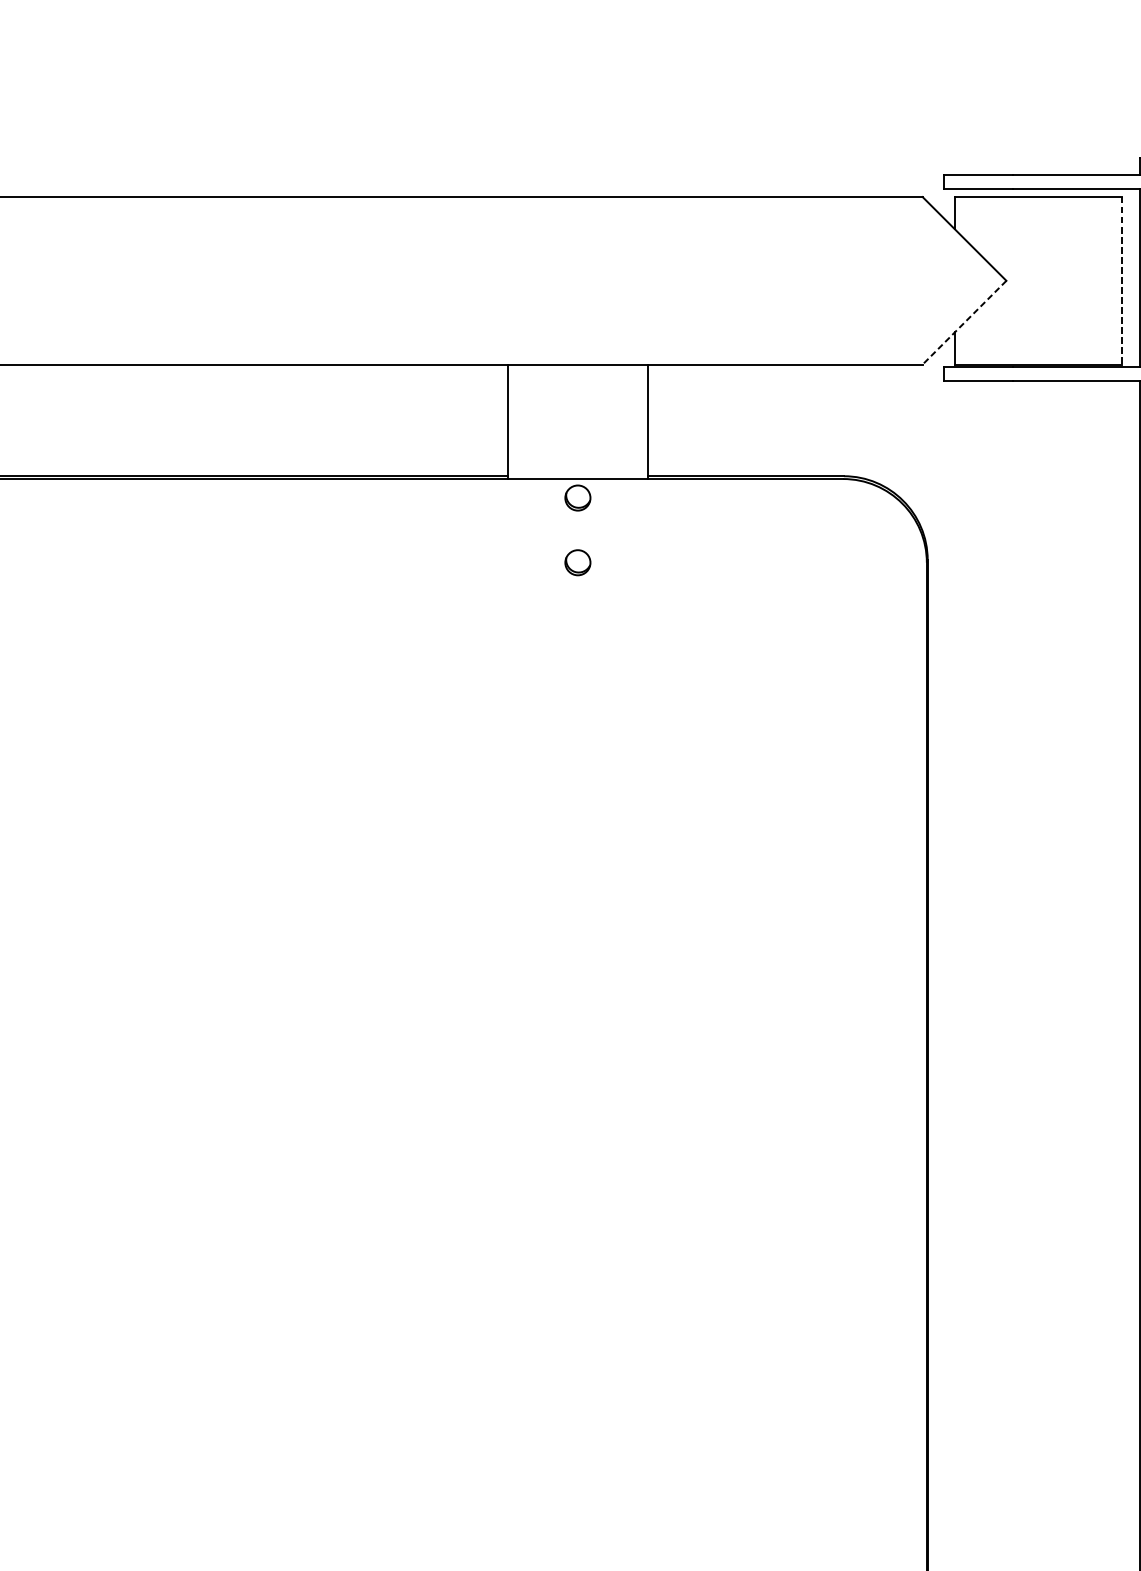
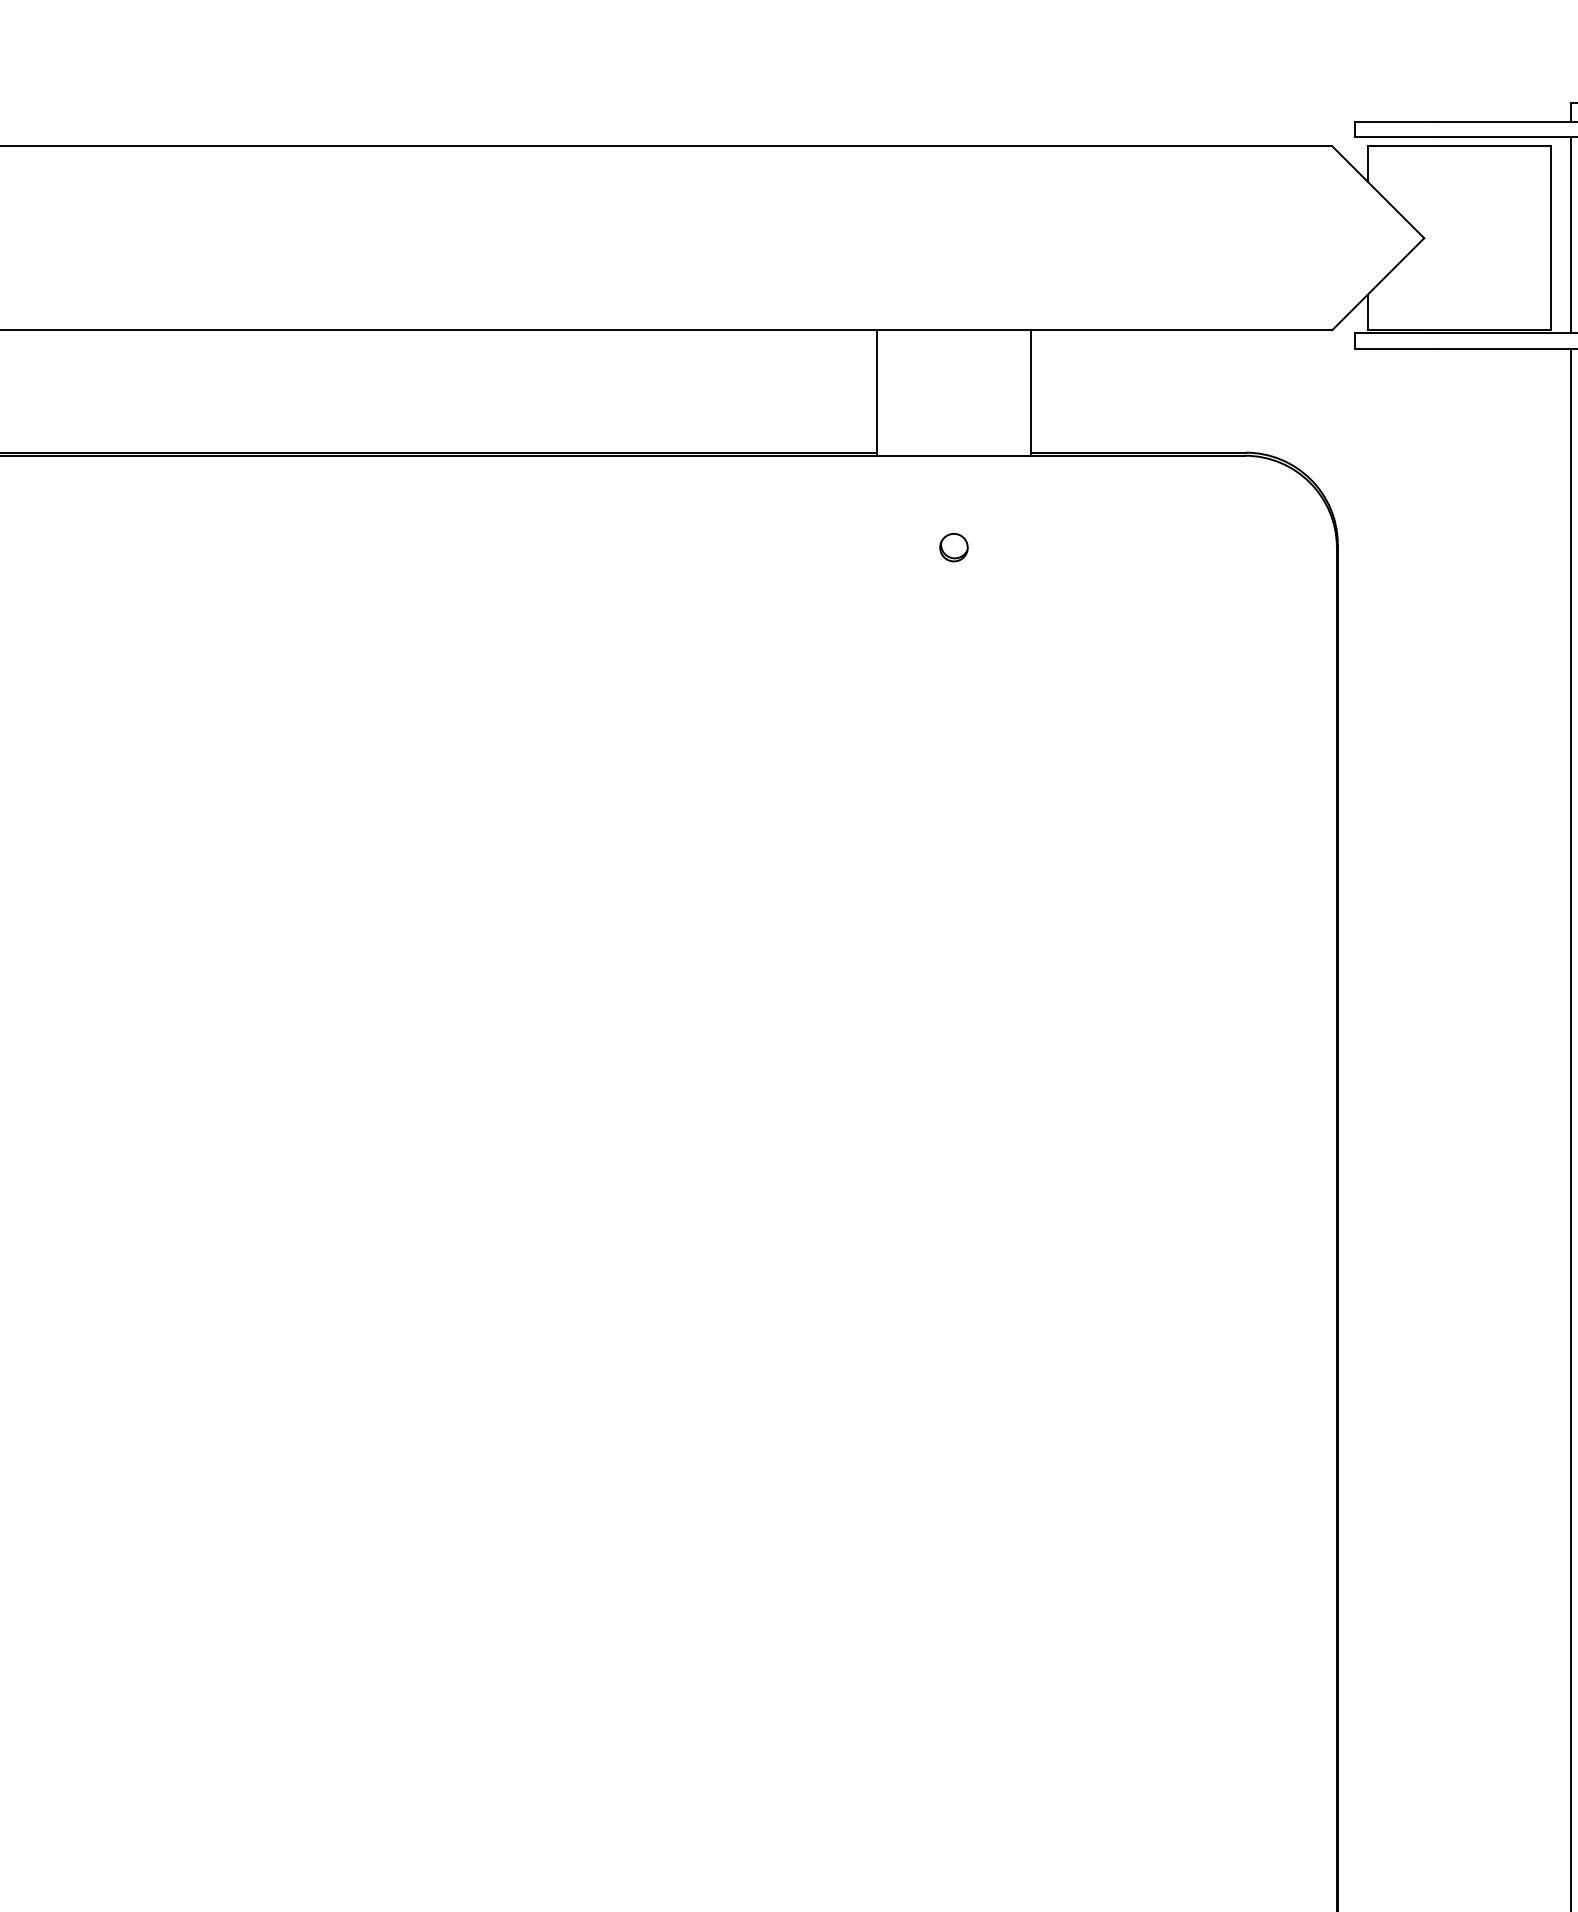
line: (1122, 281) -> (1551, 238), dashed -> solid
line: (964, 322) -> (1378, 284), dashed -> solid
part: (577, 497) -> (953, 476), removed

